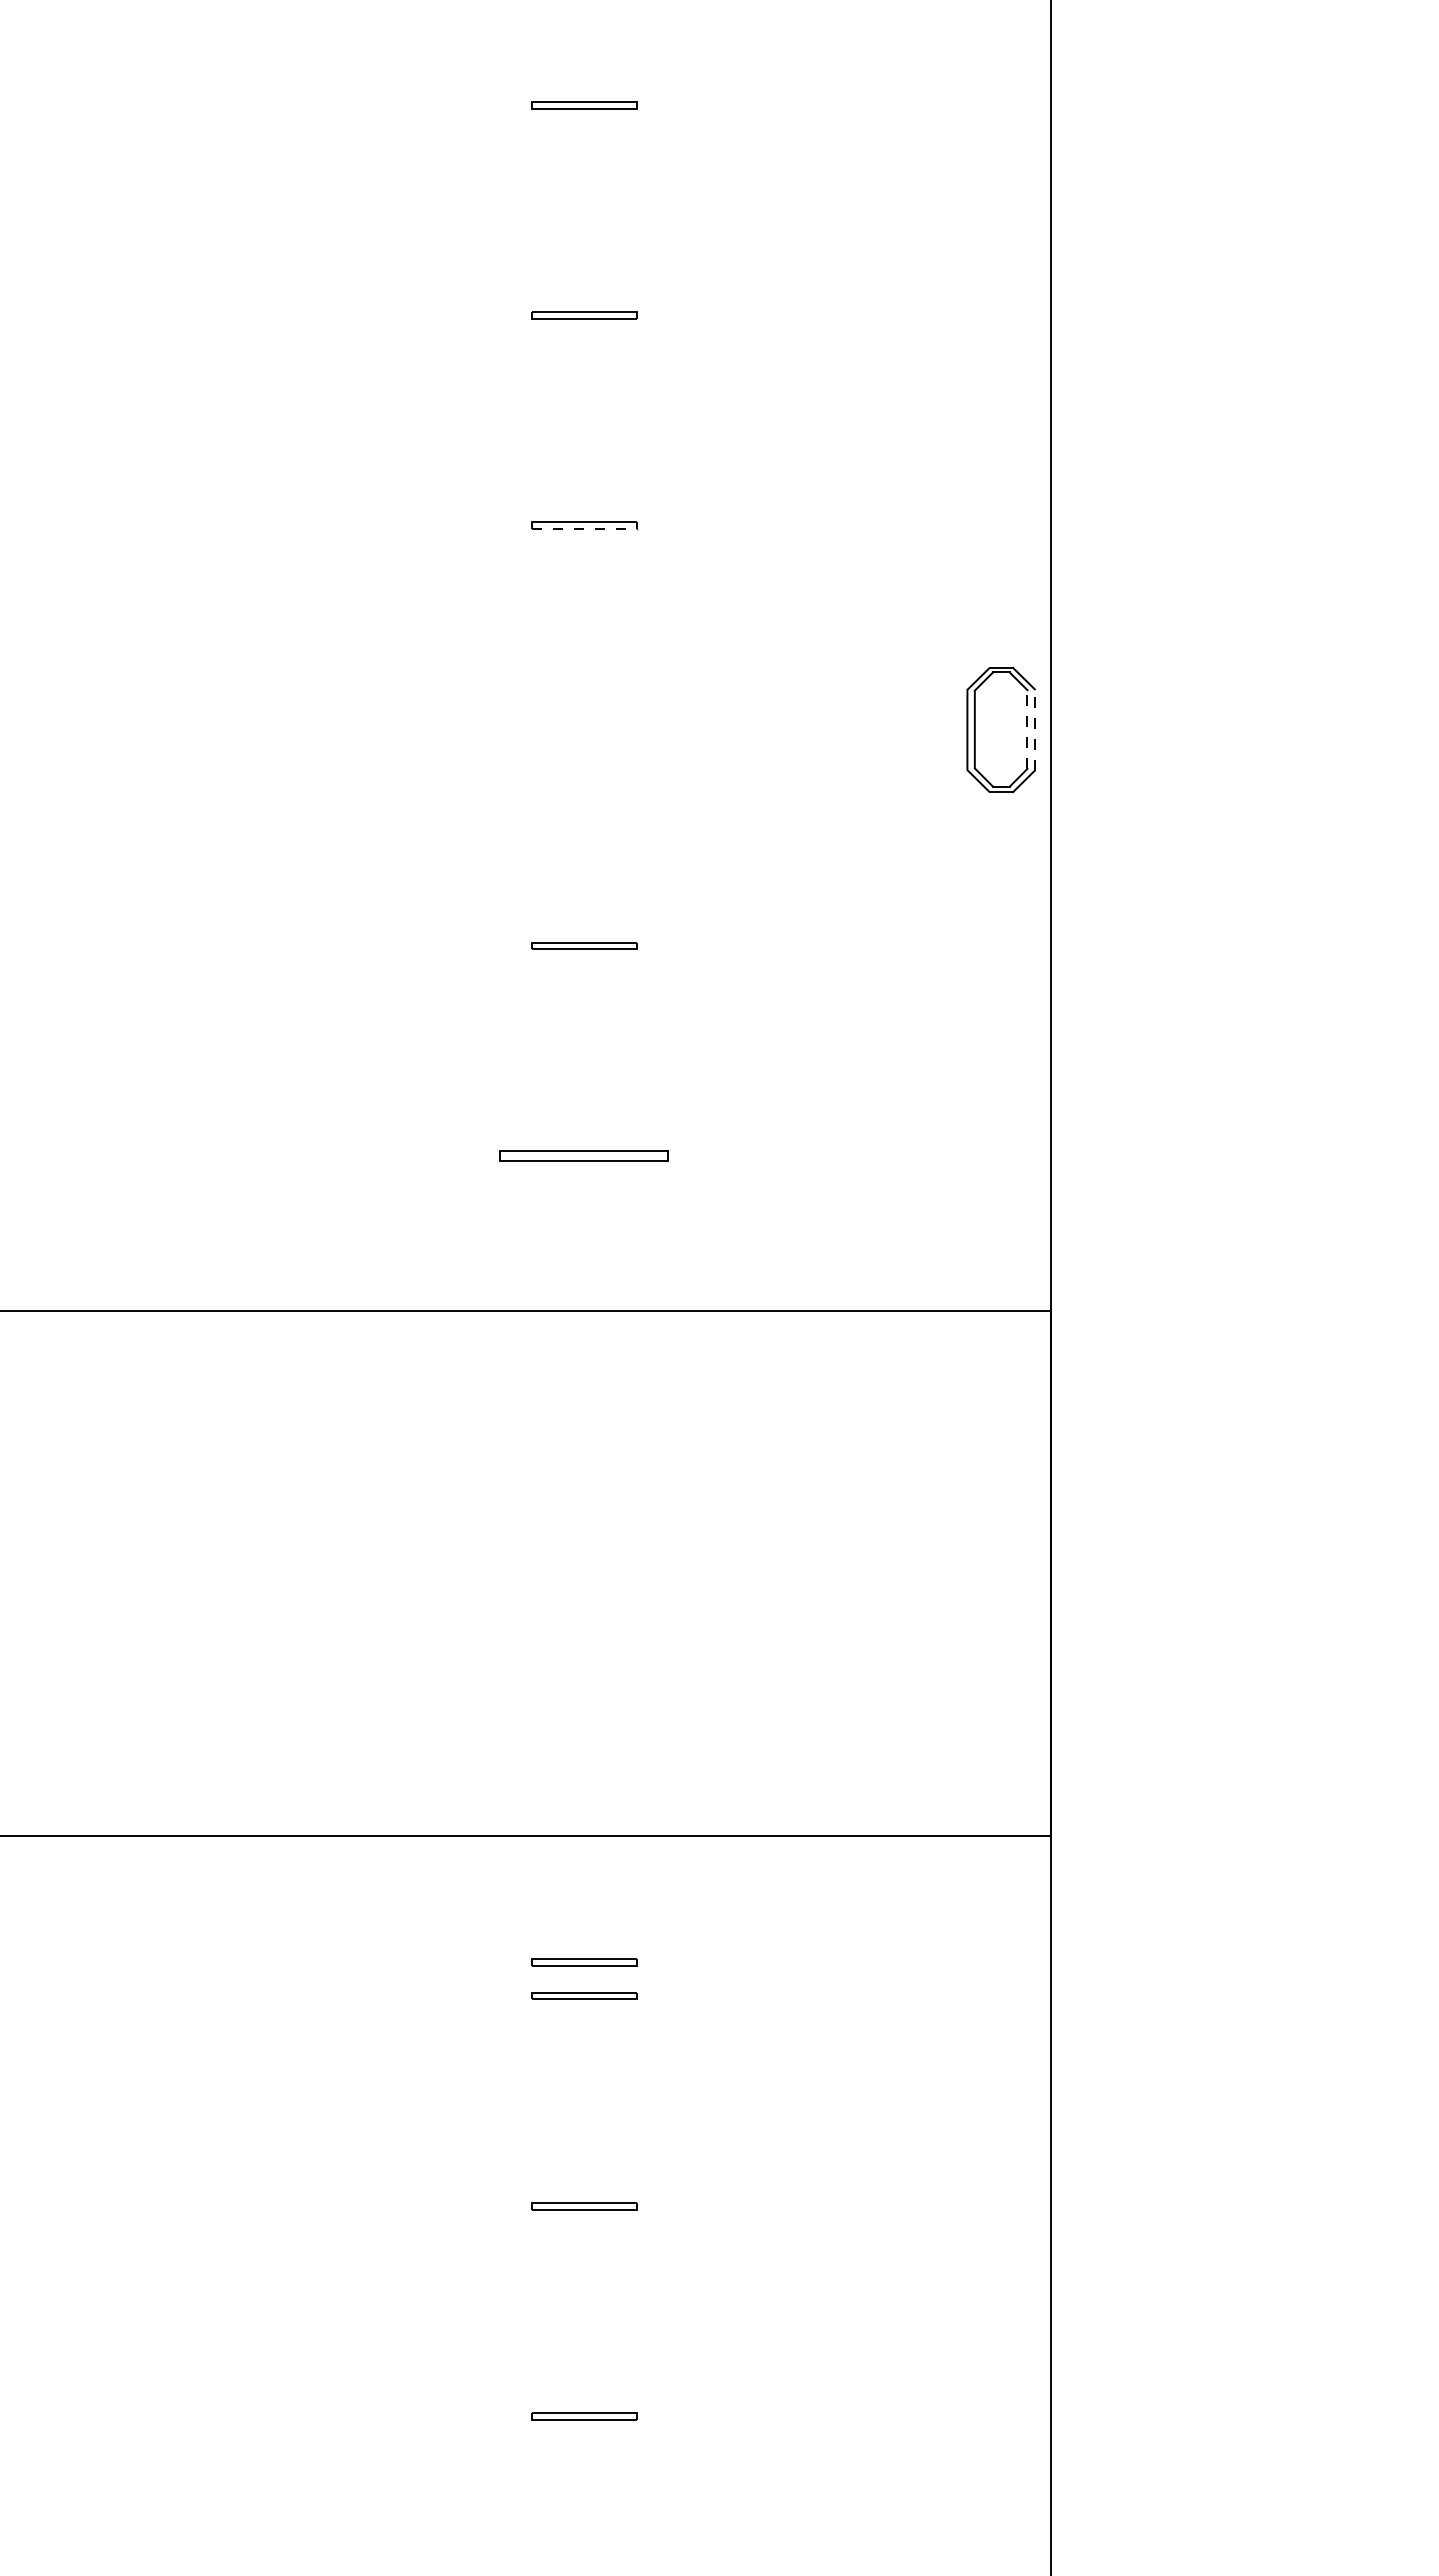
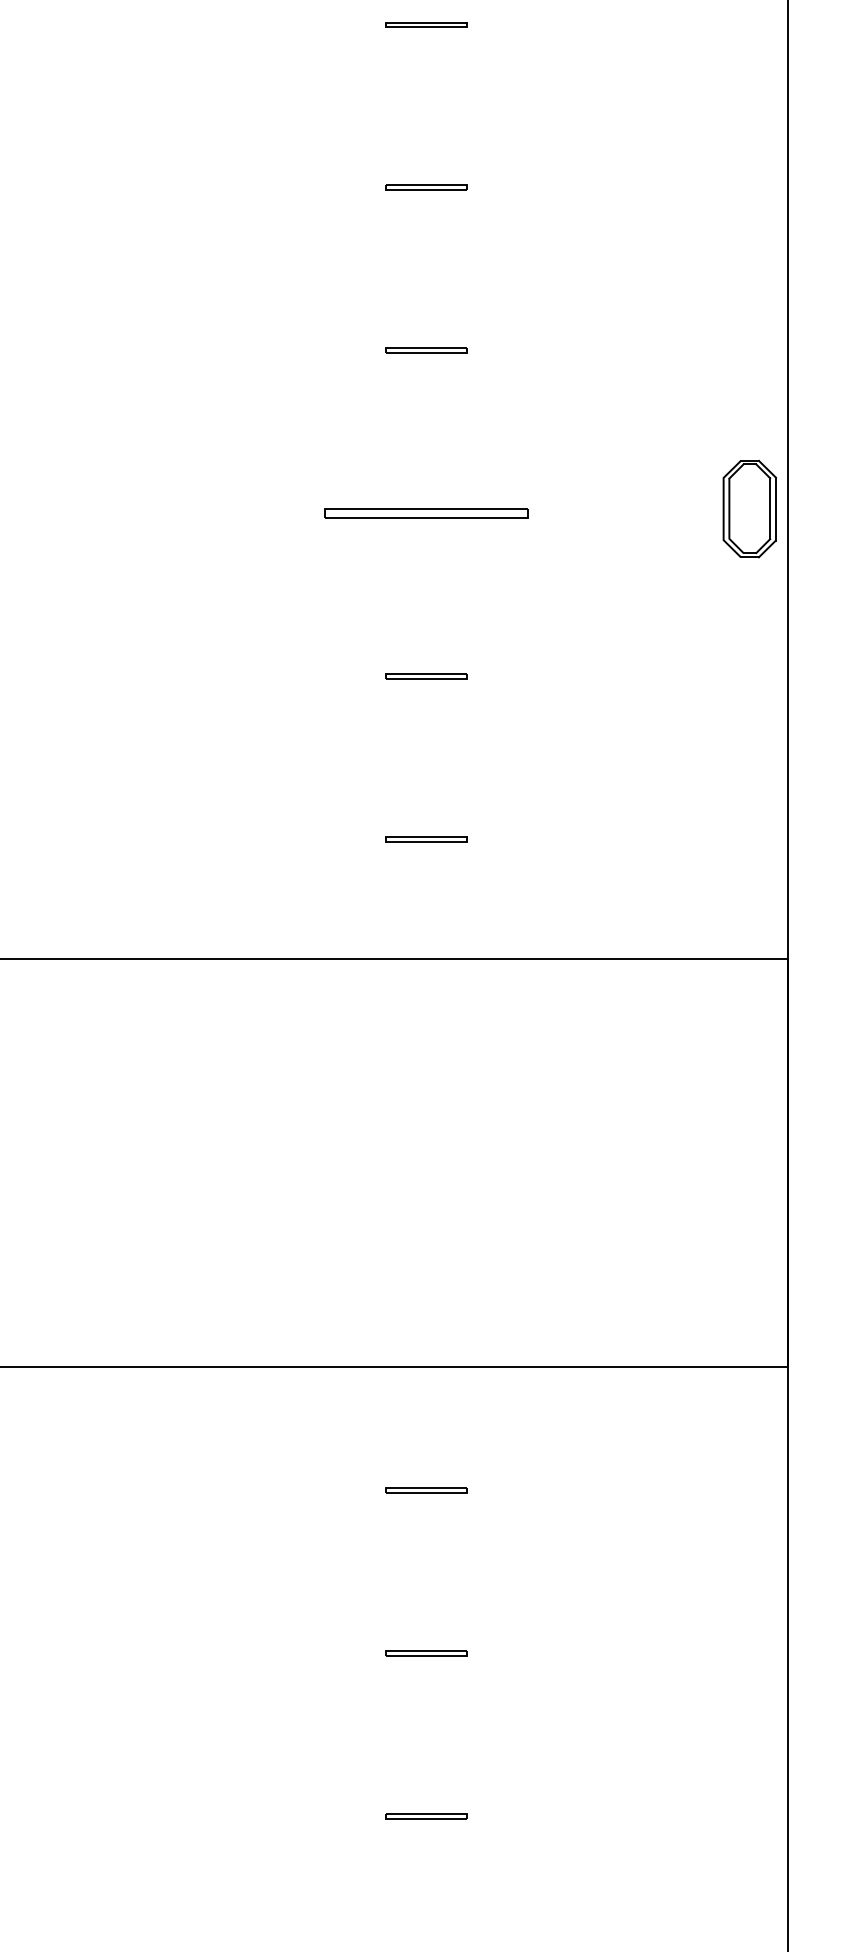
line: (588, 528) -> (429, 352), dashed -> solid
line: (1027, 729) -> (770, 508), dashed -> solid
line: (1034, 730) -> (775, 509), dashed -> solid
part: (584, 735) -> (426, 513), added
part: (584, 1155) -> (426, 838), size x0.62
part: (584, 1962) -> (426, 1464), removed

